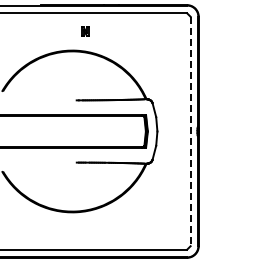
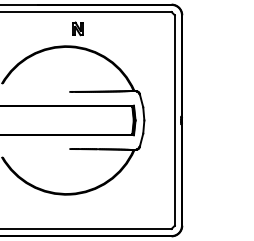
part: (85, 31) -> (78, 28), size x1.67
line: (190, 131) -> (174, 120), dashed -> solid

